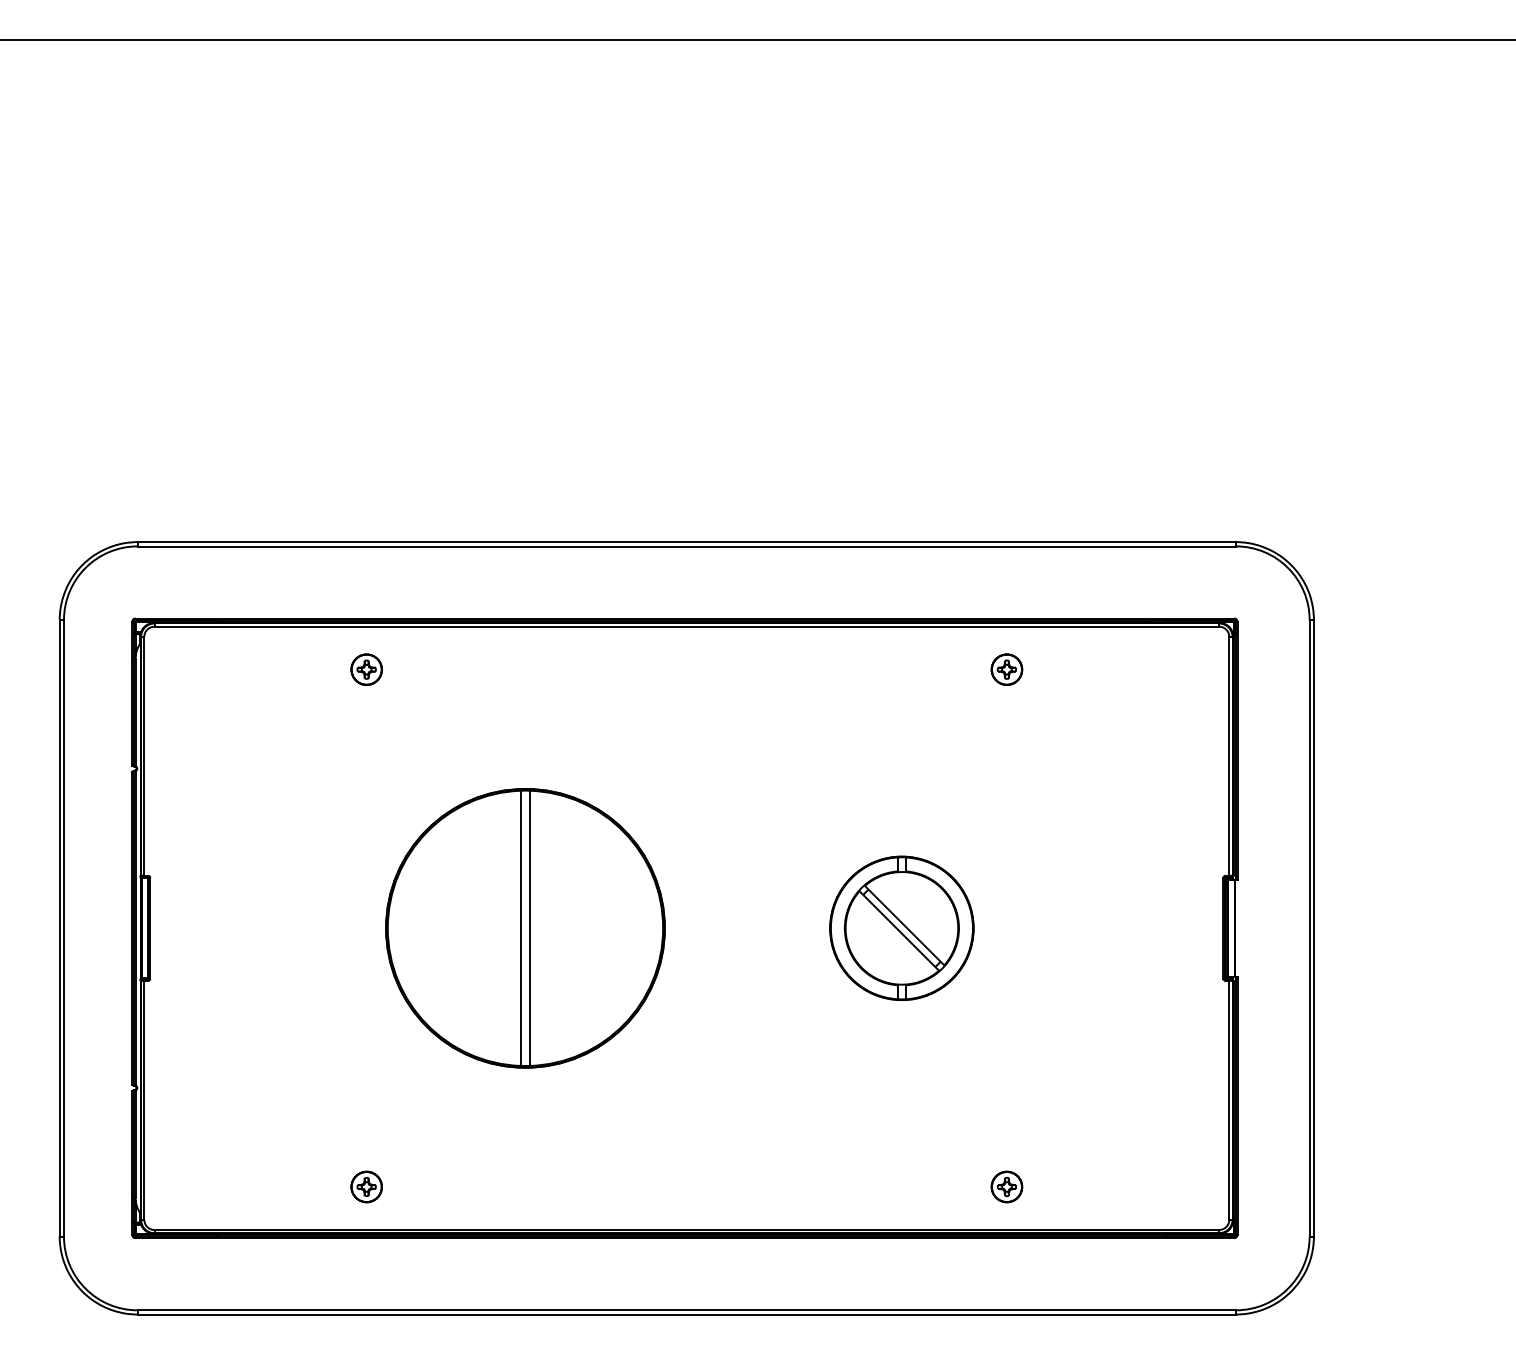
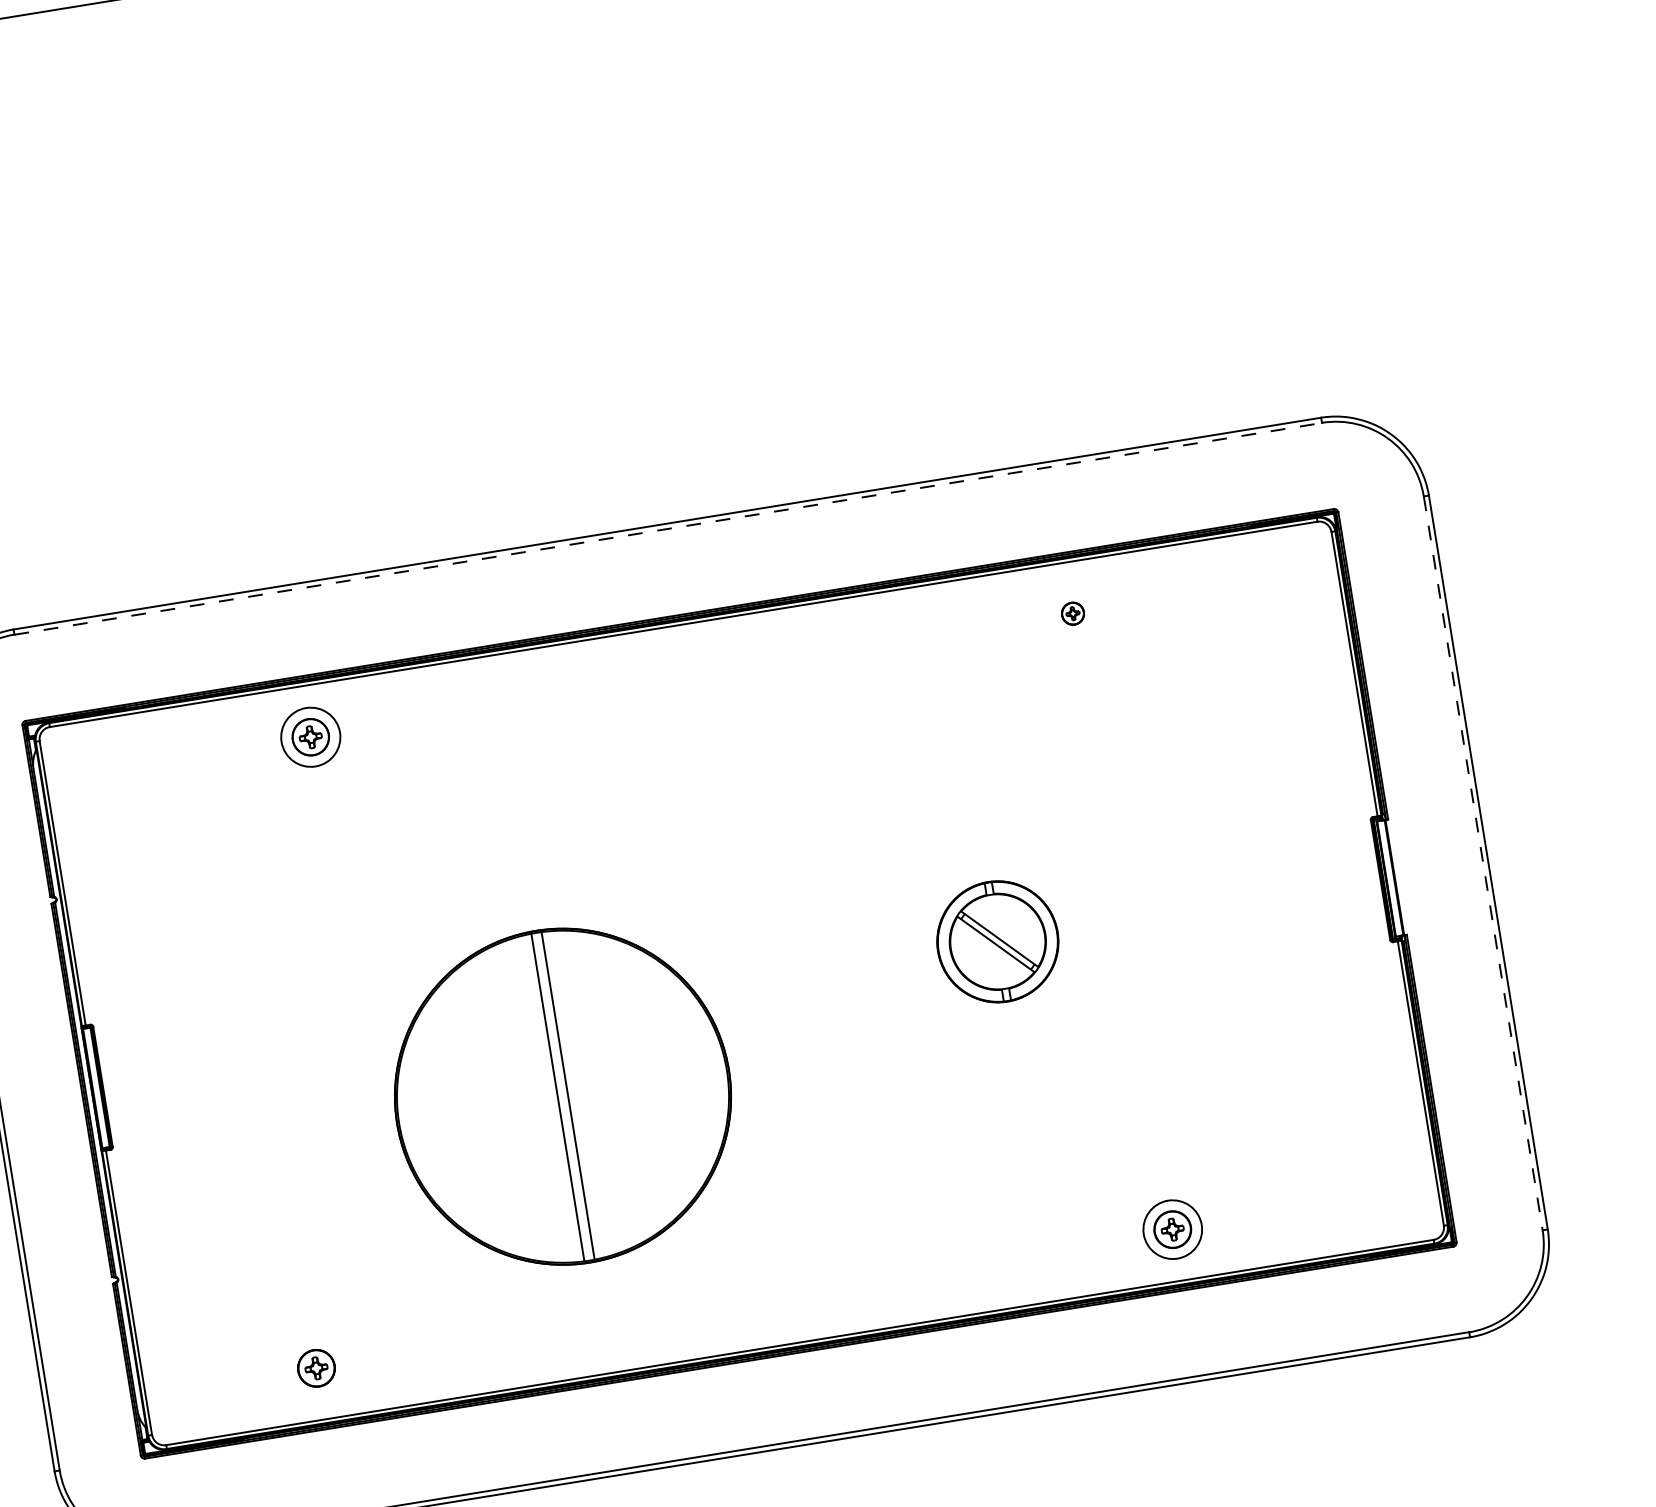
line: (687, 546) -> (668, 528), solid -> dashed
circle: (366, 669) -> (310, 737), size x1.6
part: (1006, 669) -> (1072, 613), size x0.6
part: (901, 927) -> (997, 941), size x0.7
part: (525, 928) -> (563, 1096), moved
line: (1309, 928) -> (1483, 863), solid -> dashed
part: (366, 1186) -> (316, 1367), moved
circle: (1006, 1186) -> (1172, 1229), size x1.6

